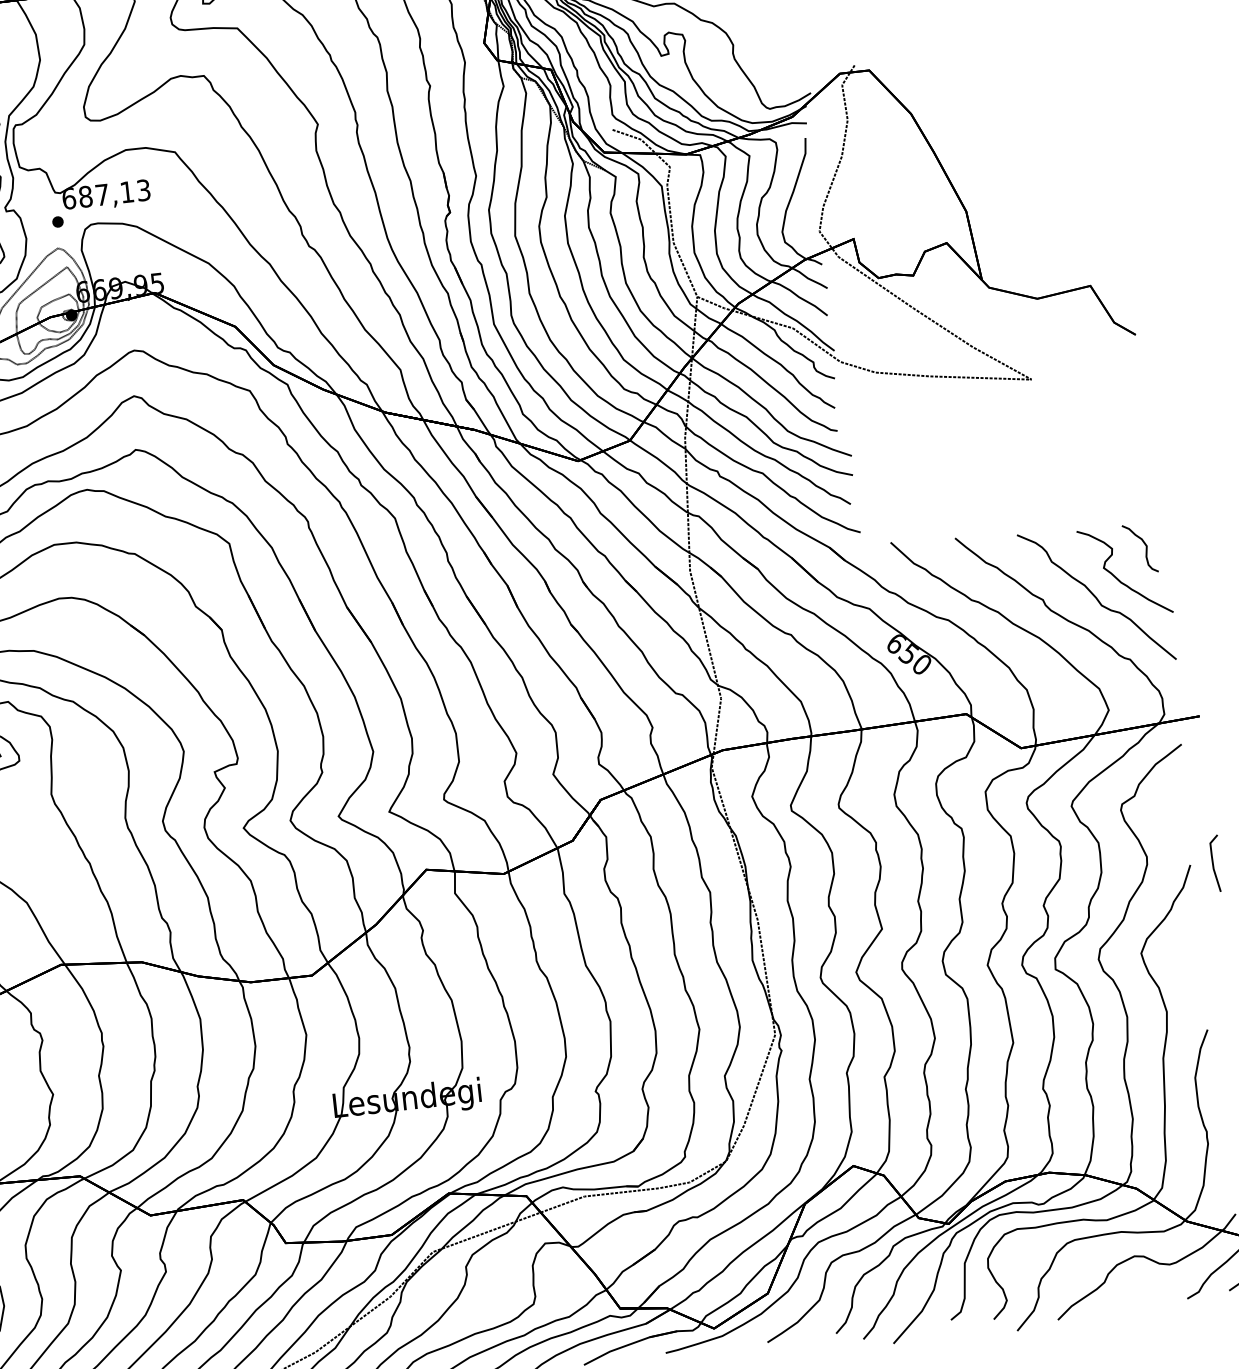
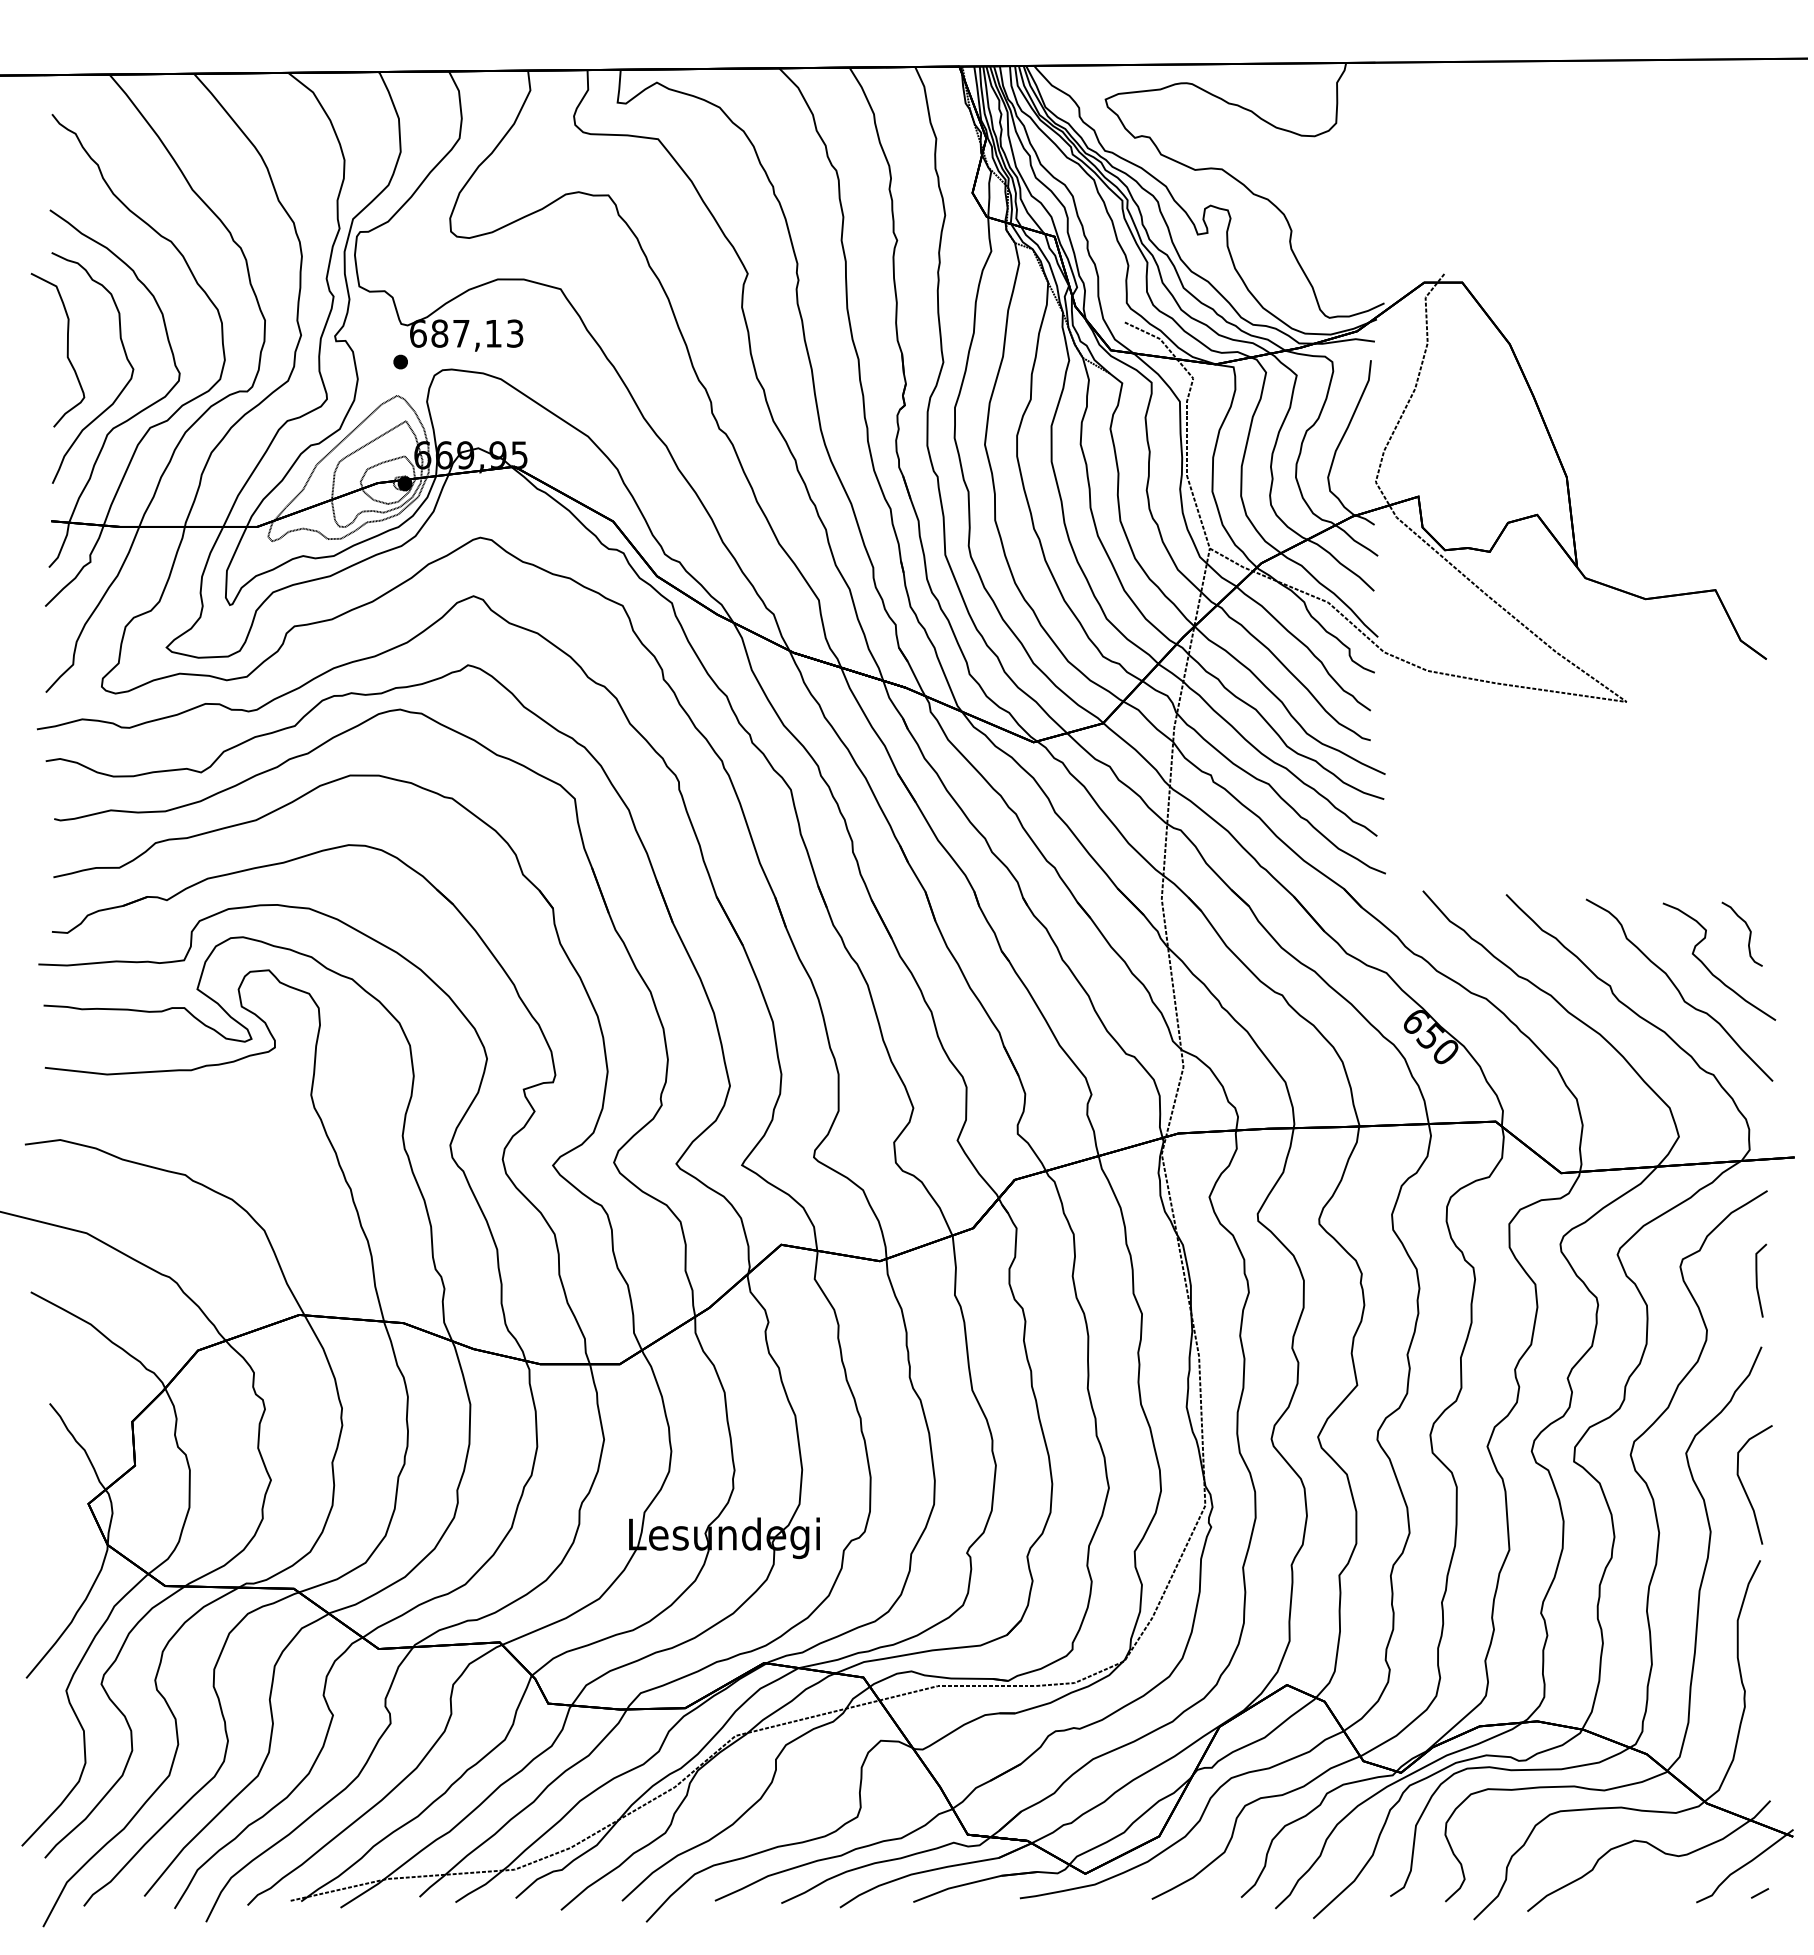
line: (1213, 863) -> (1757, 1280), moved
curve: (1190, 976) -> (1745, 1489), added

